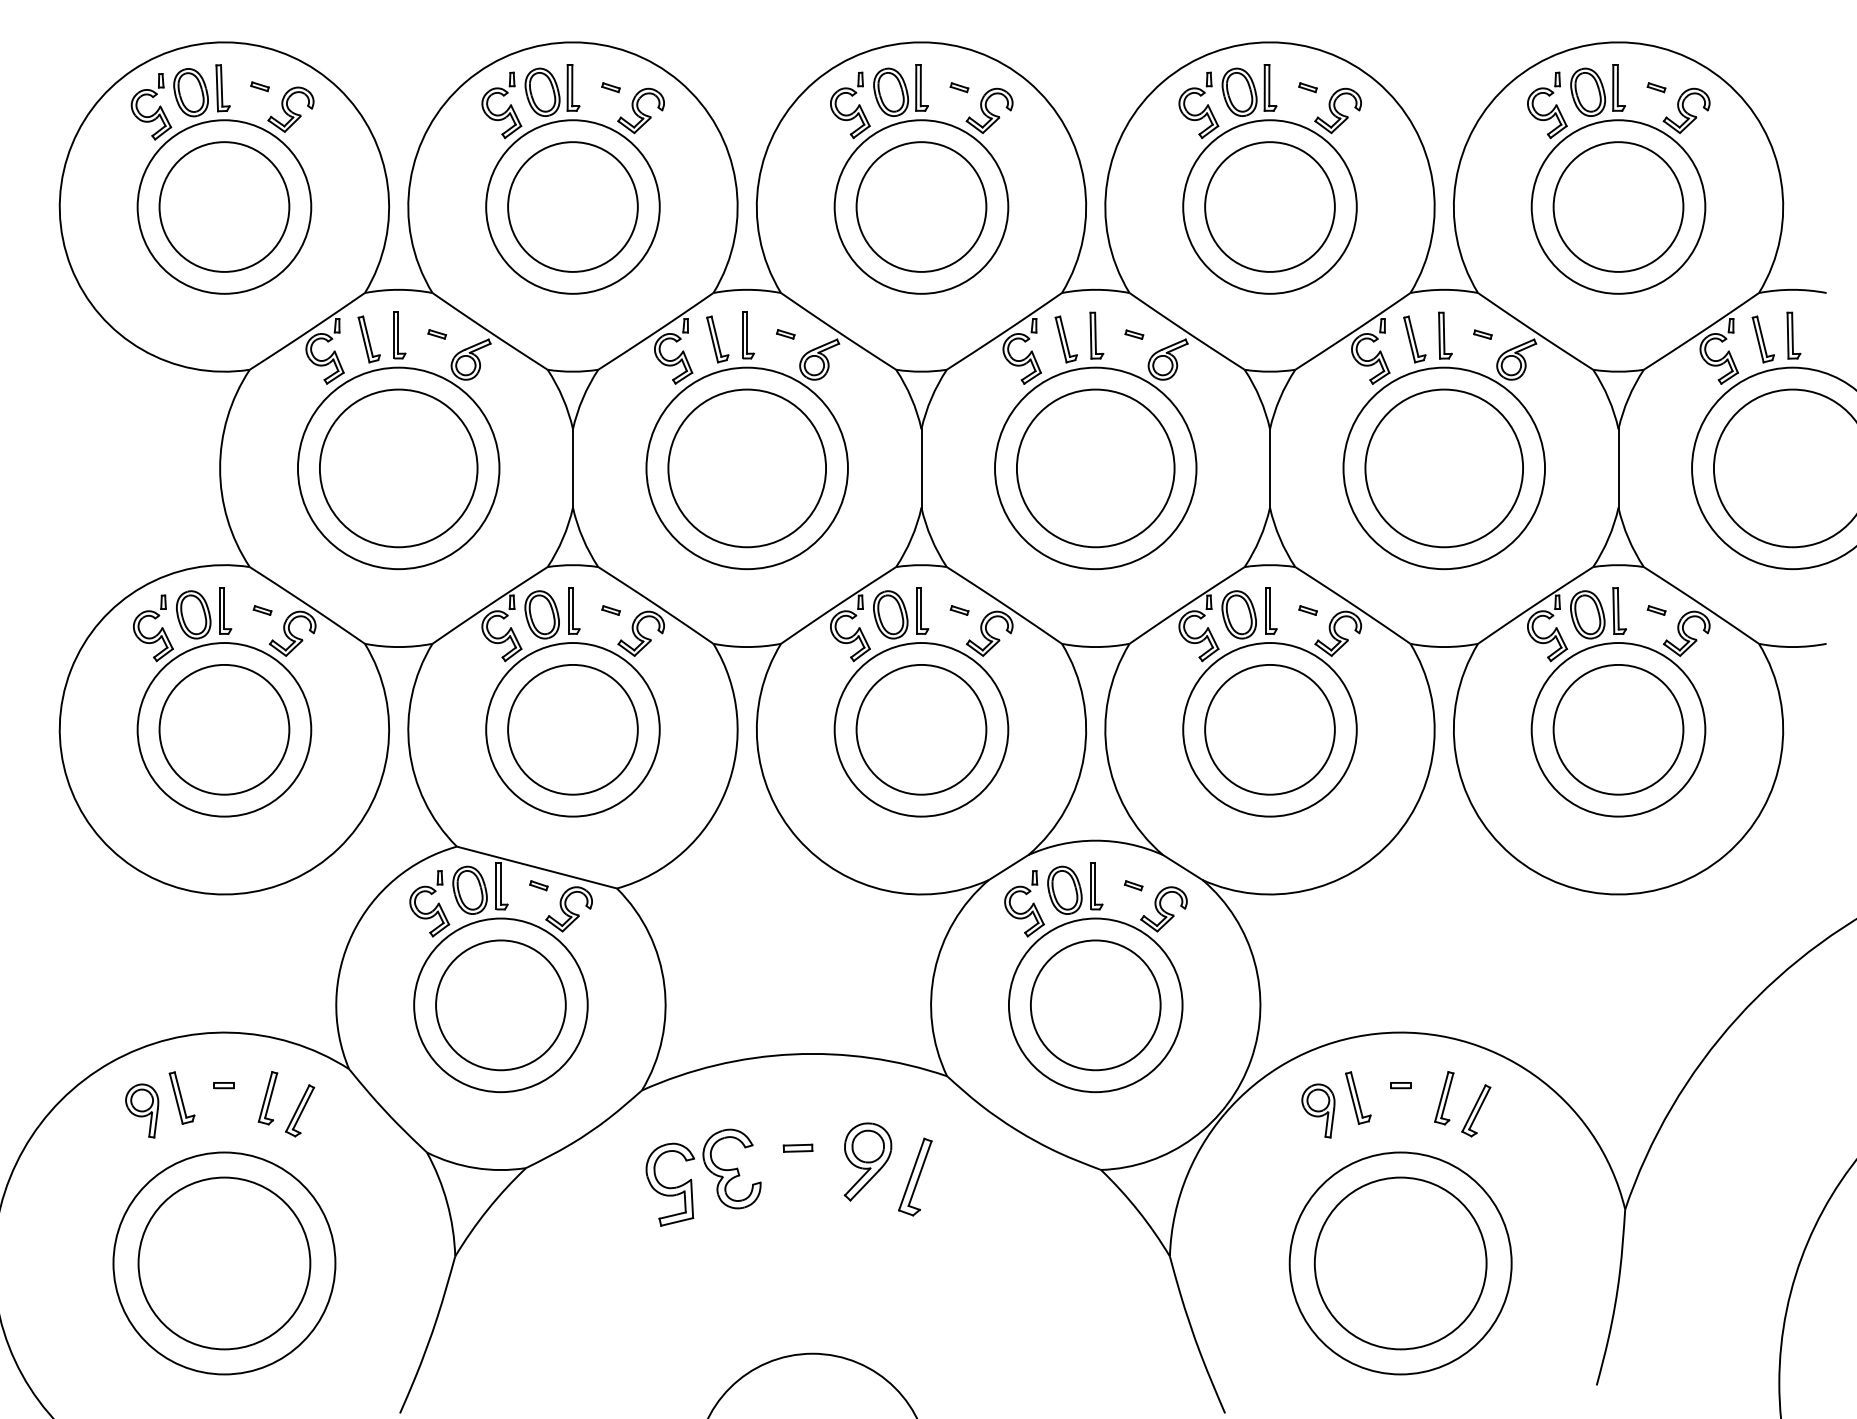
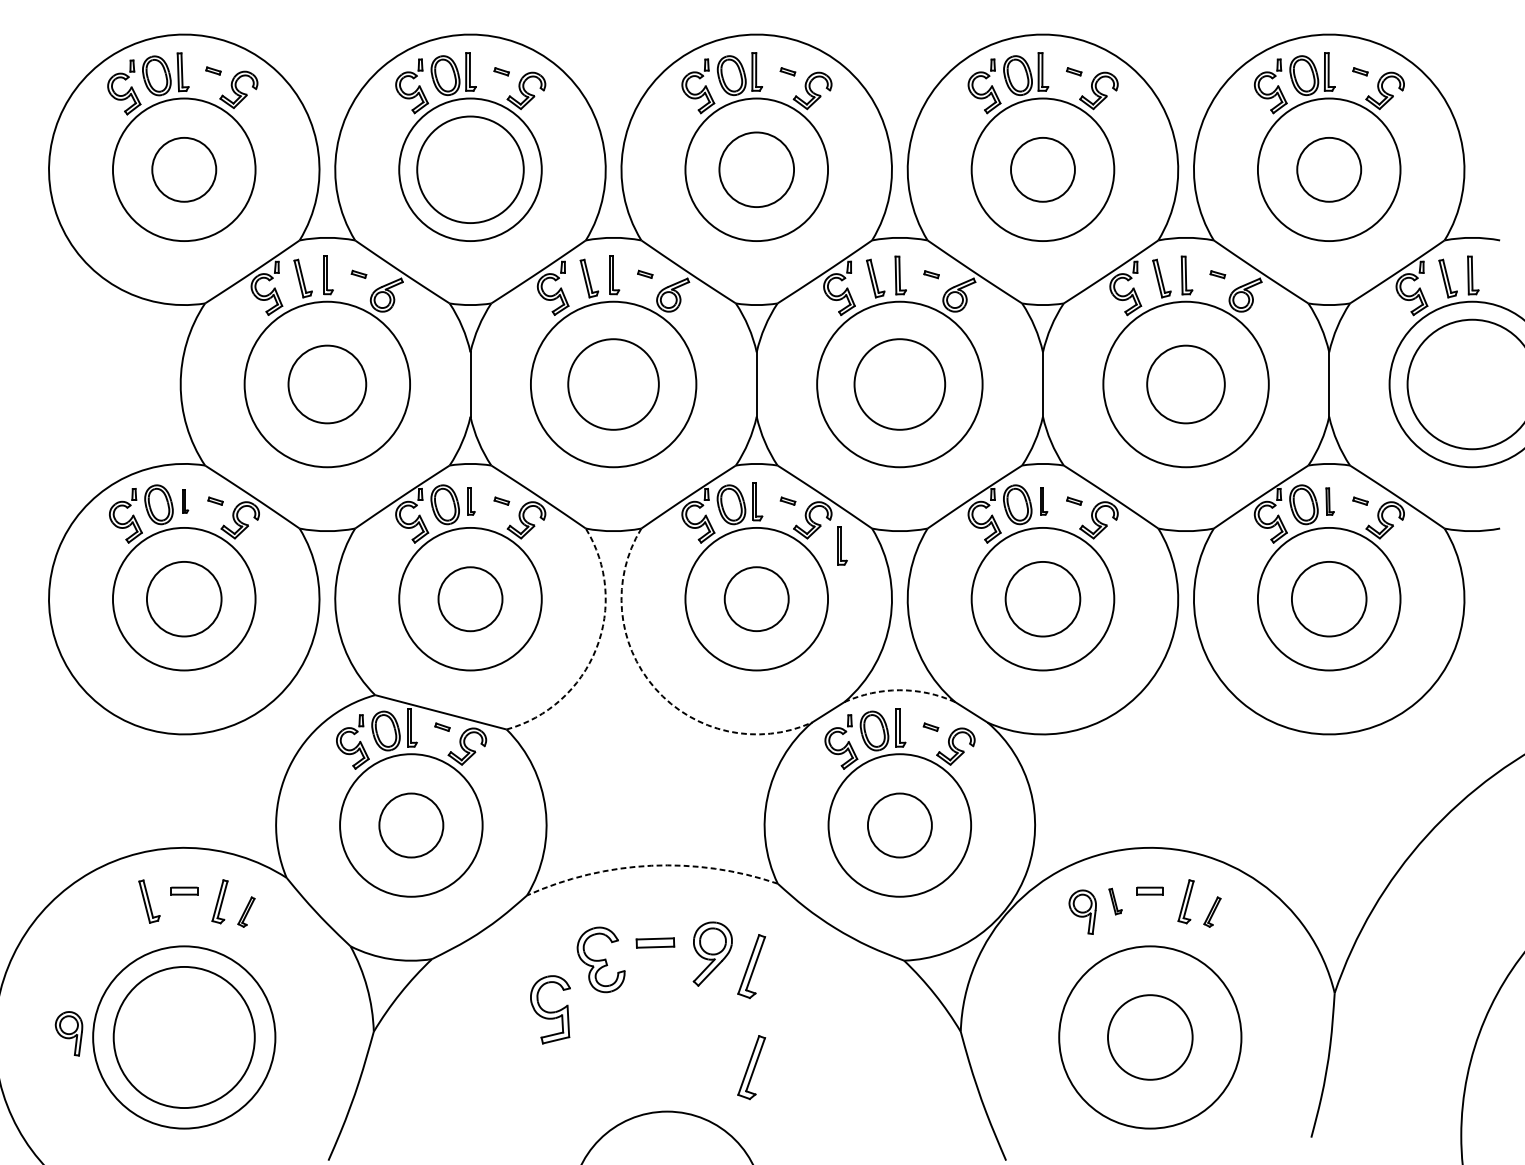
circle: (224, 206) -> (184, 169), size x0.6
circle: (921, 206) -> (756, 169), size x0.7
circle: (1269, 206) -> (1042, 169), size x0.6
circle: (1618, 206) -> (1329, 169), size x0.6
circle: (398, 468) -> (327, 384), size x0.6
circle: (746, 468) -> (613, 384), size x0.7
circle: (1095, 468) -> (899, 384), size x0.7
circle: (1443, 468) -> (1185, 384), size x0.6
part: (225, 610) -> (185, 501), size x0.6
part: (574, 610) -> (471, 501), size x0.7
part: (1271, 610) -> (1044, 501), size x0.7
part: (1619, 610) -> (1330, 501), size x0.7
part: (1025, 664) -> (842, 545), added
circle: (224, 729) -> (184, 598), size x0.7
circle: (572, 729) -> (470, 598), size x0.6
circle: (921, 729) -> (756, 598), size x0.6
circle: (1269, 729) -> (1042, 598), size x0.7
circle: (1618, 729) -> (1329, 598), size x0.7
arc: (726, 790) -> (596, 649), solid -> dashed
arc: (797, 838) -> (654, 688), solid -> dashed
arc: (1095, 840) -> (899, 690), solid -> dashed
circle: (500, 1005) -> (410, 825), size x0.6
circle: (1095, 1005) -> (899, 825), size x0.6
arc: (793, 1054) -> (651, 865), solid -> dashed
part: (223, 1085) -> (183, 891), size x1.6
part: (1400, 1085) -> (1150, 891), size x1.6
part: (1358, 1097) -> (1115, 901), size x0.6
part: (142, 1110) -> (69, 1033), moved
part: (300, 1110) -> (246, 911), size x0.7
part: (1476, 1110) -> (1212, 911), size x0.7
part: (797, 1147) -> (654, 942), size x1.6
part: (669, 1184) -> (549, 1009), moved
circle: (1400, 1263) -> (1150, 1037), size x0.6
part: (915, 1299) -> (751, 1067), added

